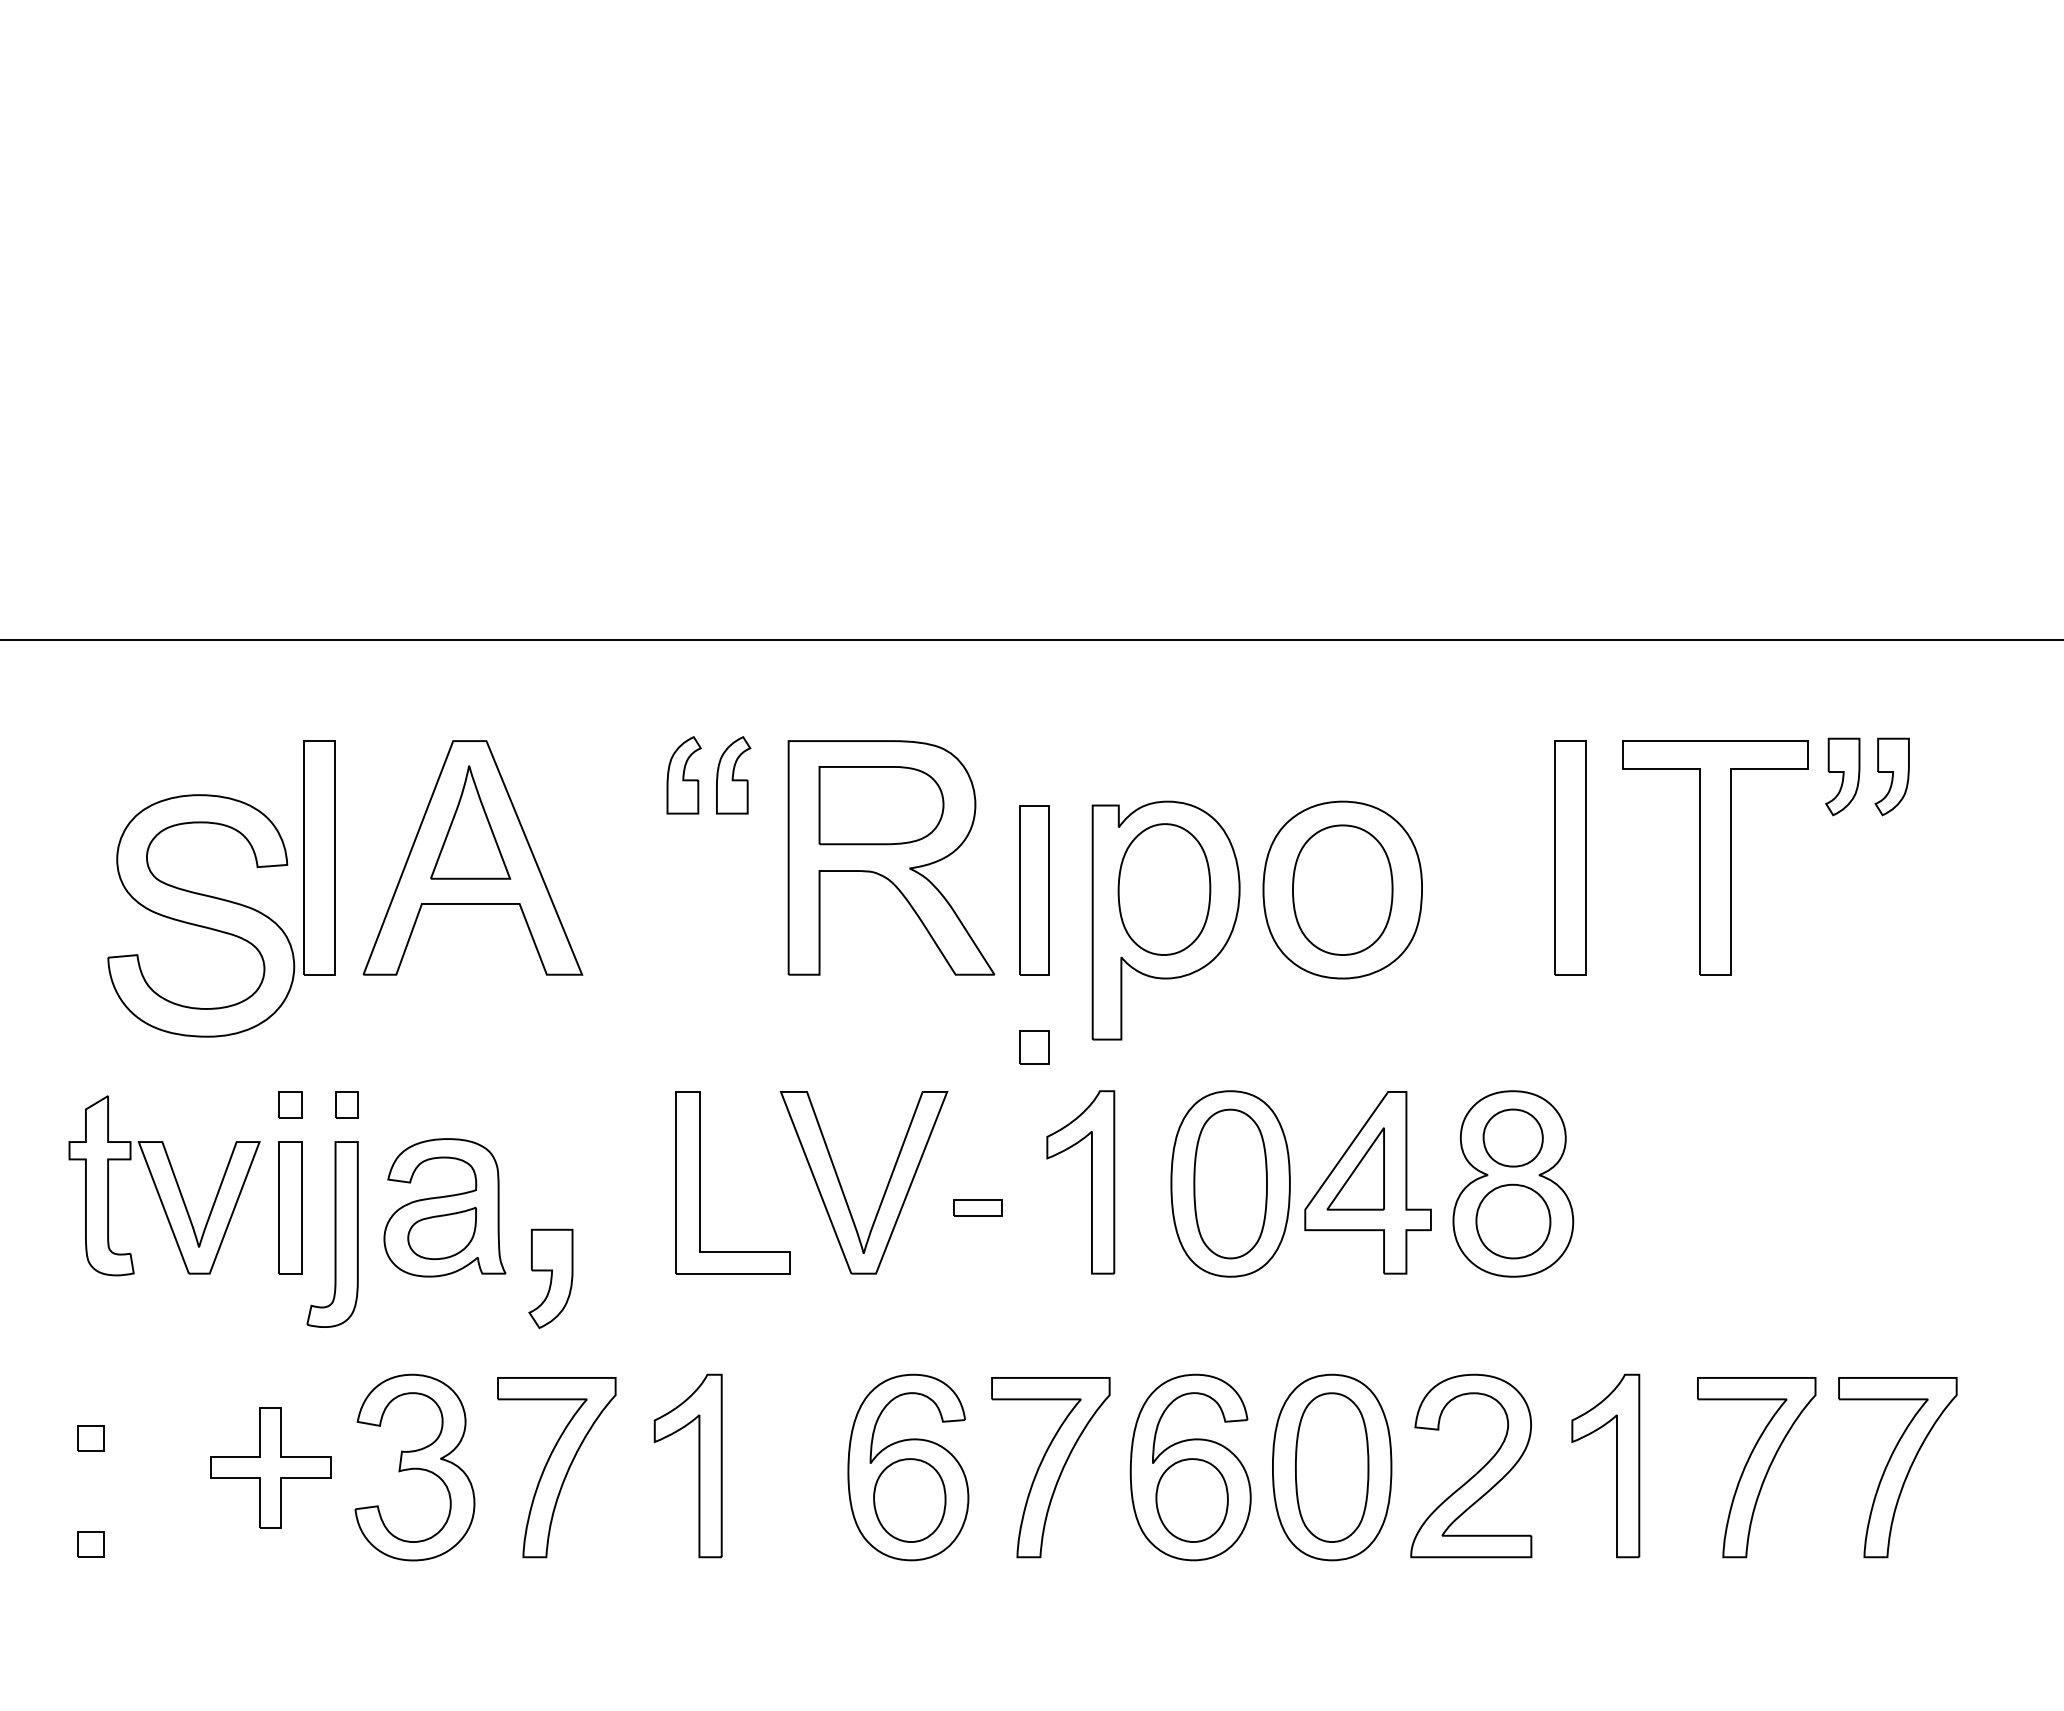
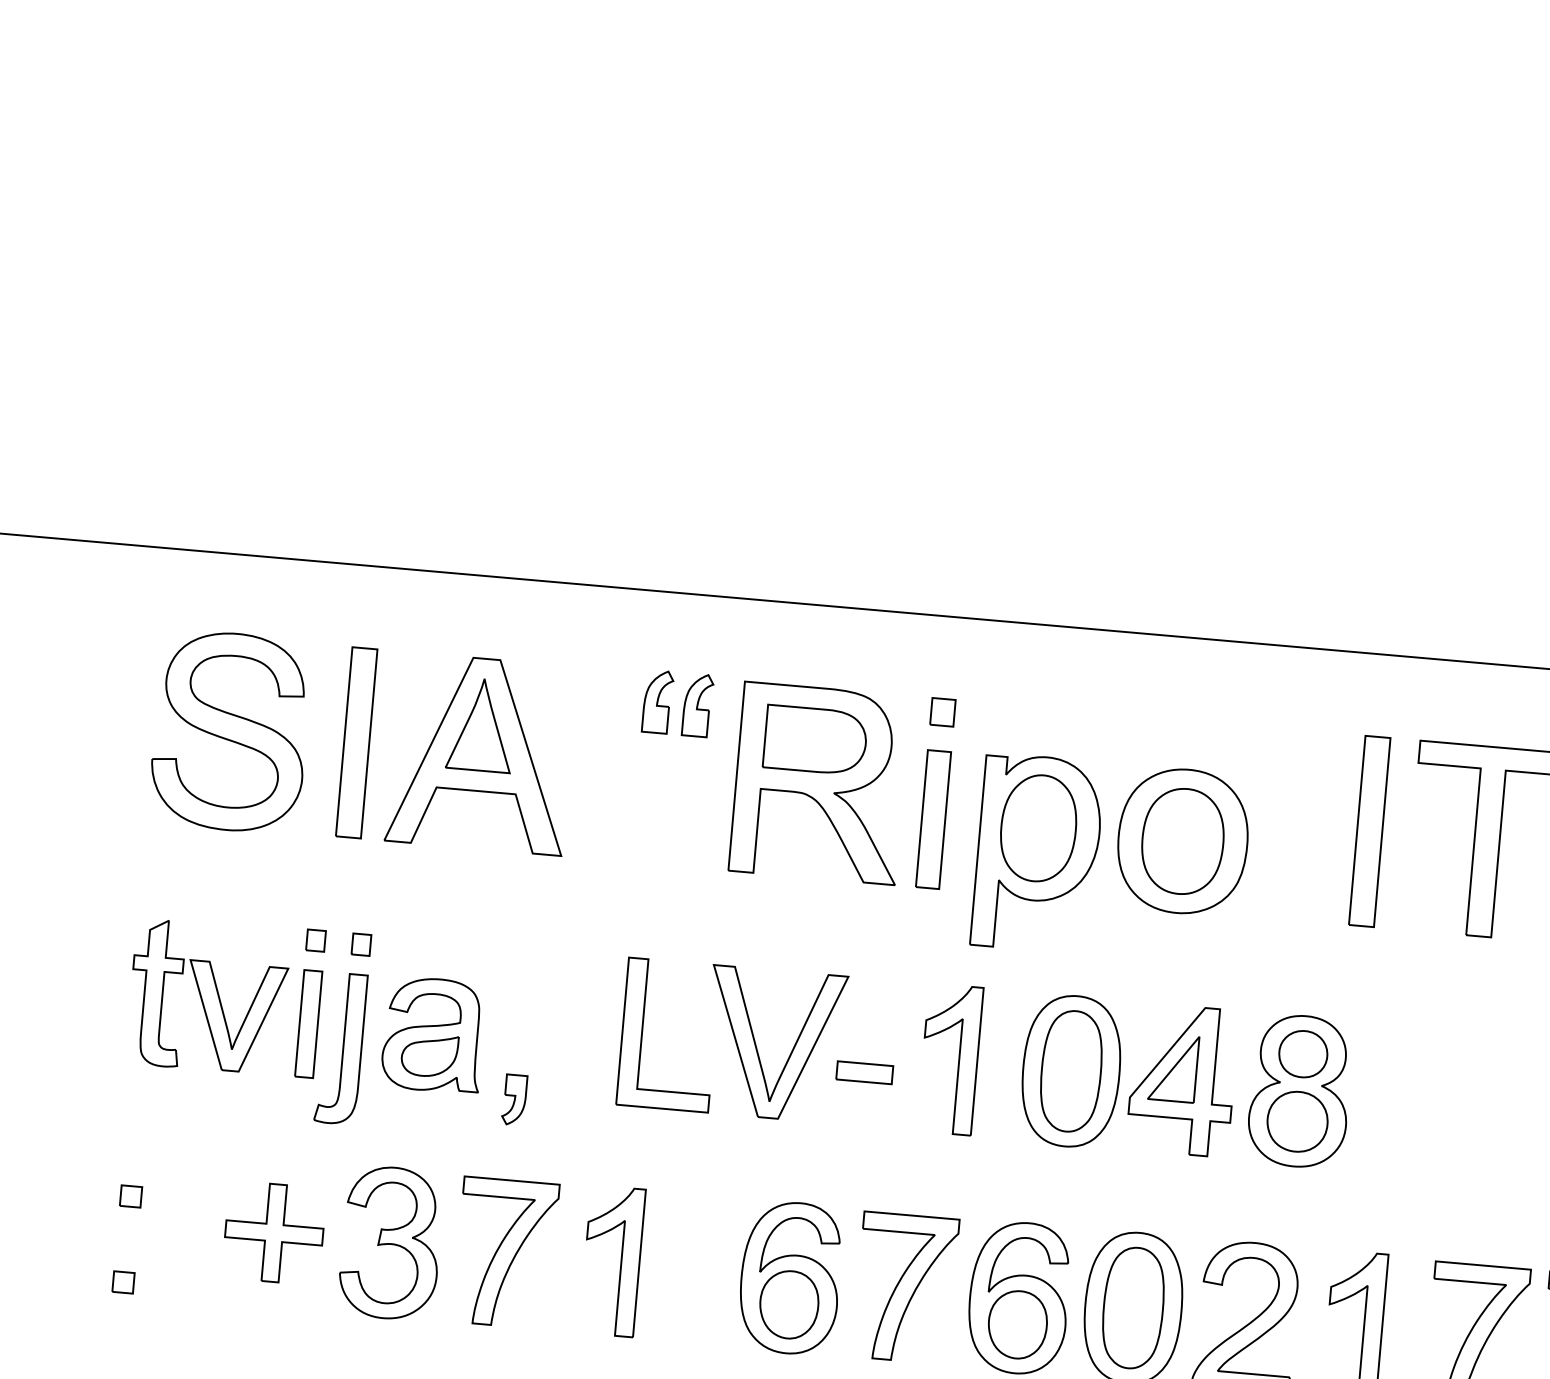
part: (201, 915) -> (230, 731), moved
part: (1034, 1047) -> (942, 712), moved
part: (977, 1207) -> (864, 1072), size x1.43
part: (550, 1278) -> (514, 1099), size x0.62

